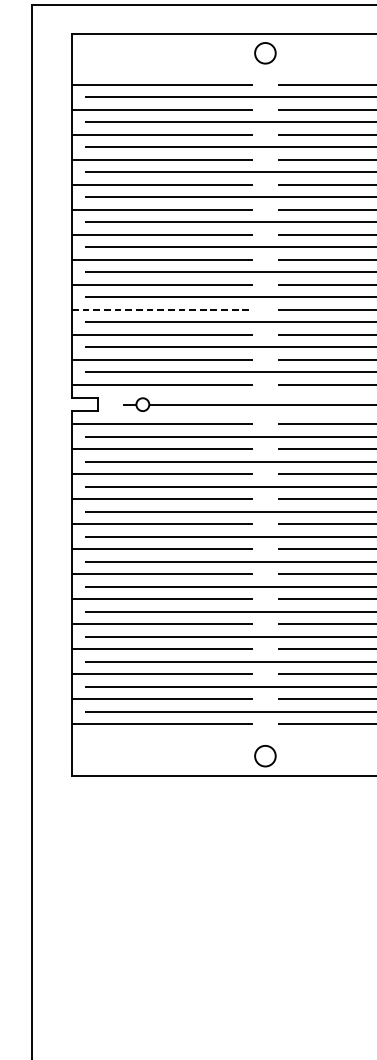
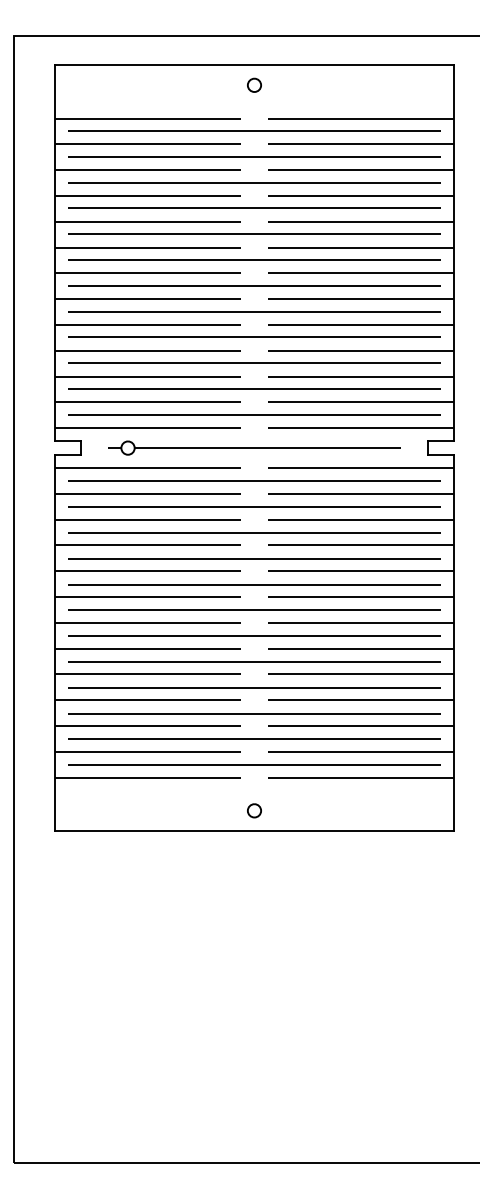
part: (265, 52) -> (254, 84), size x0.62
line: (162, 310) -> (148, 350), dashed -> solid
part: (265, 755) -> (254, 810), size x0.62

